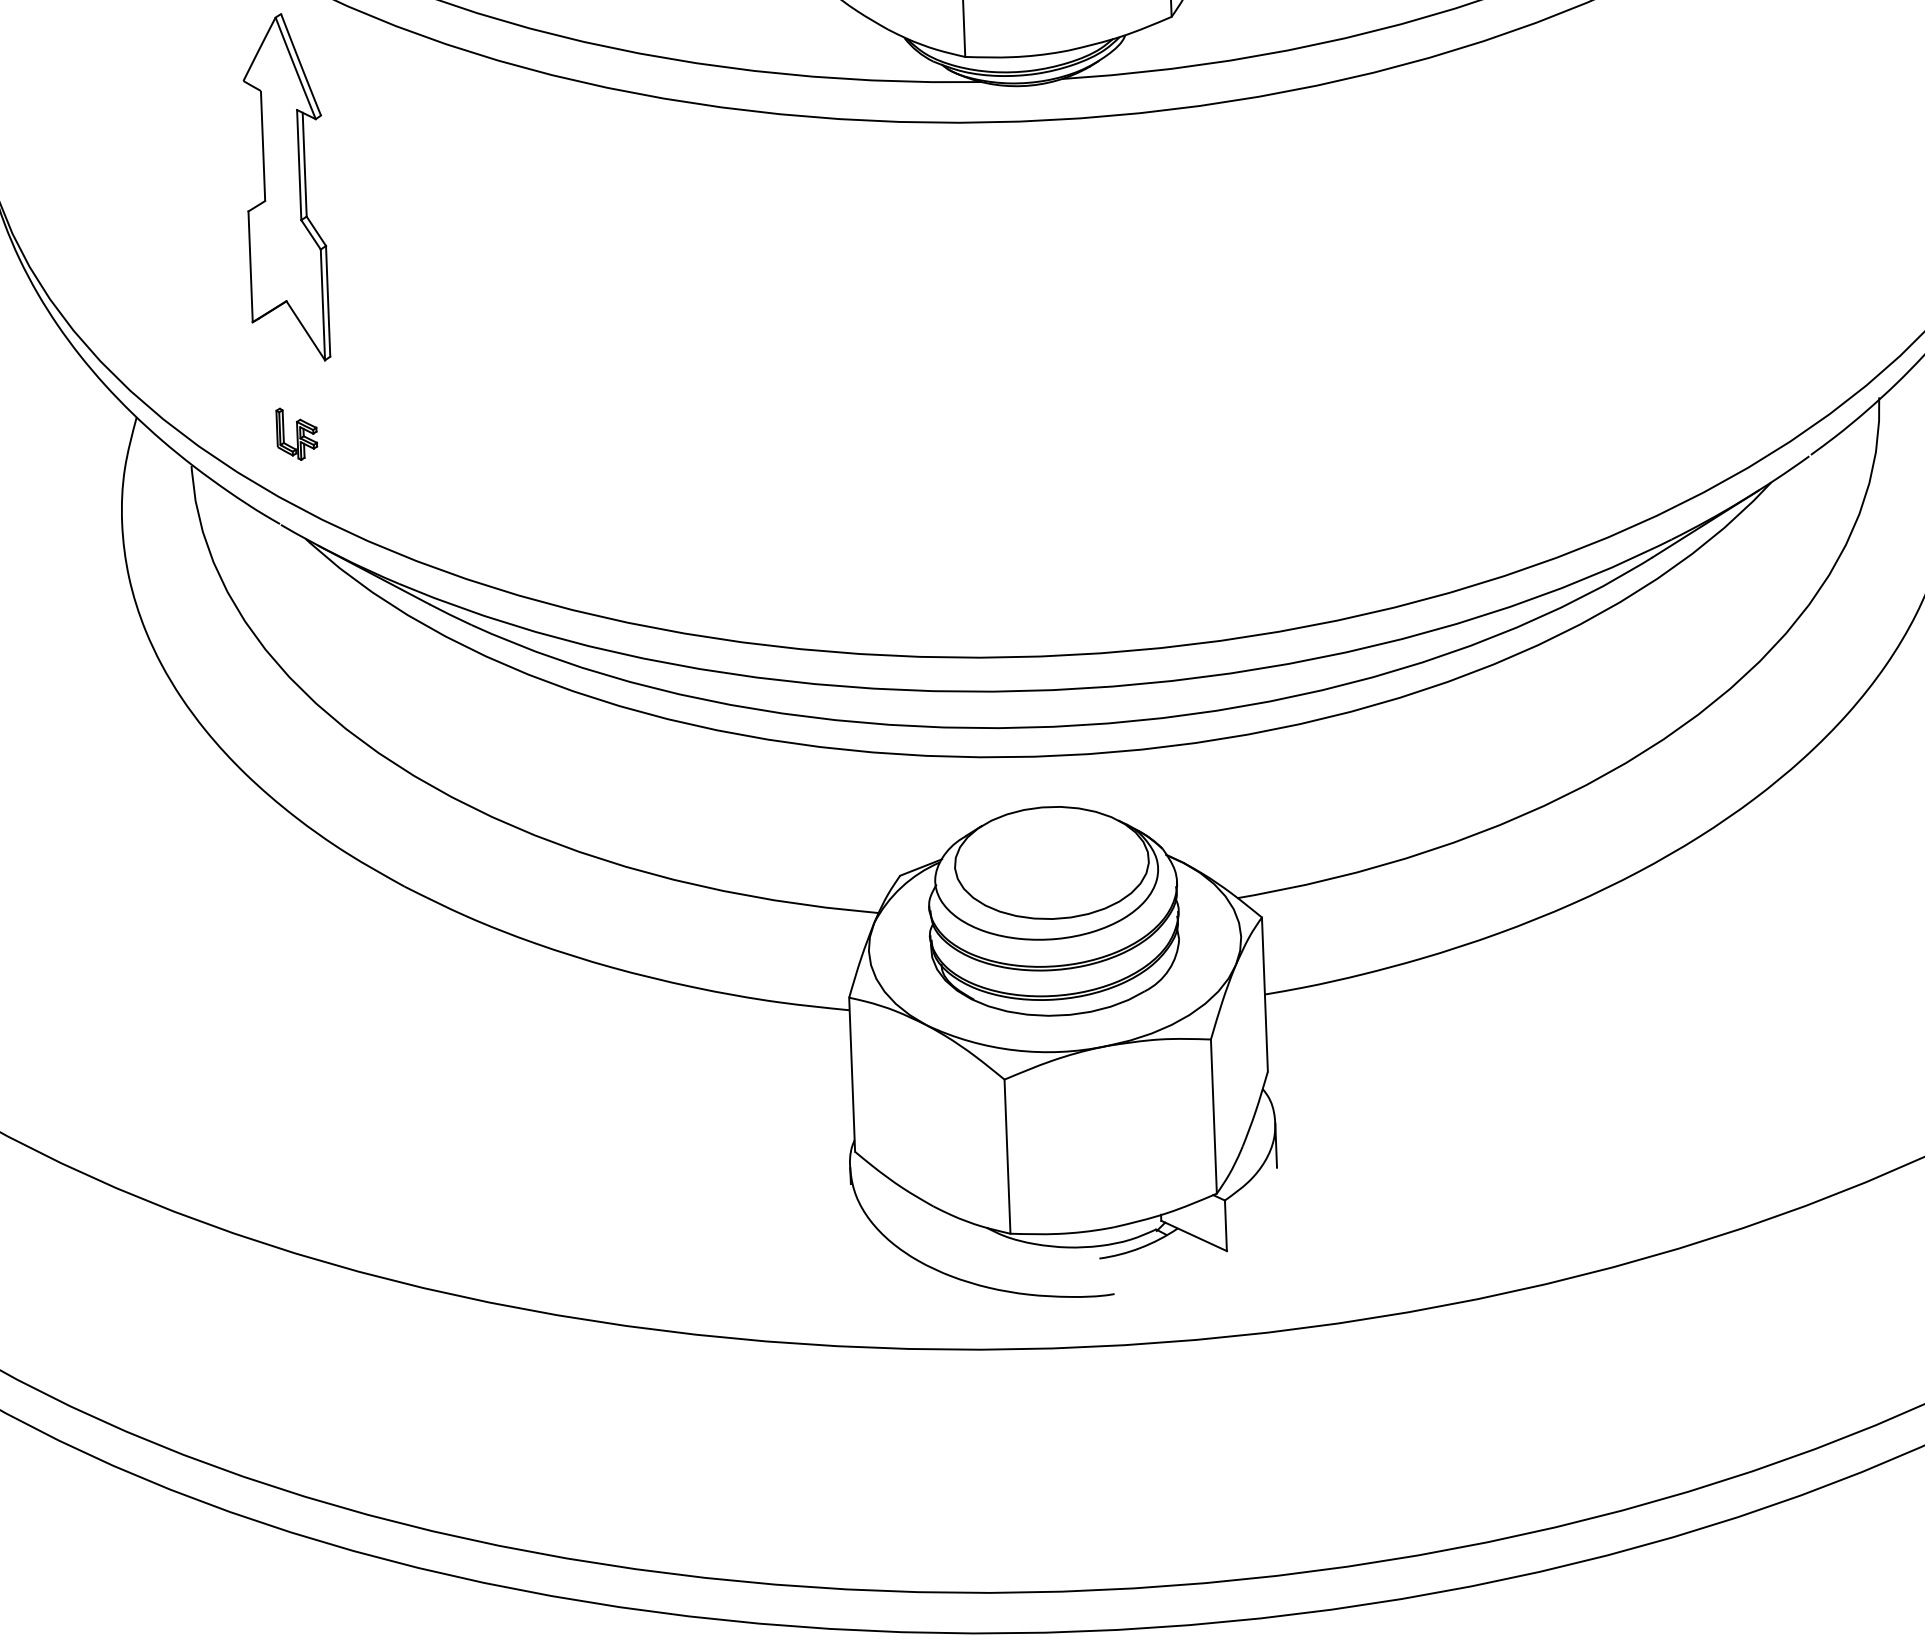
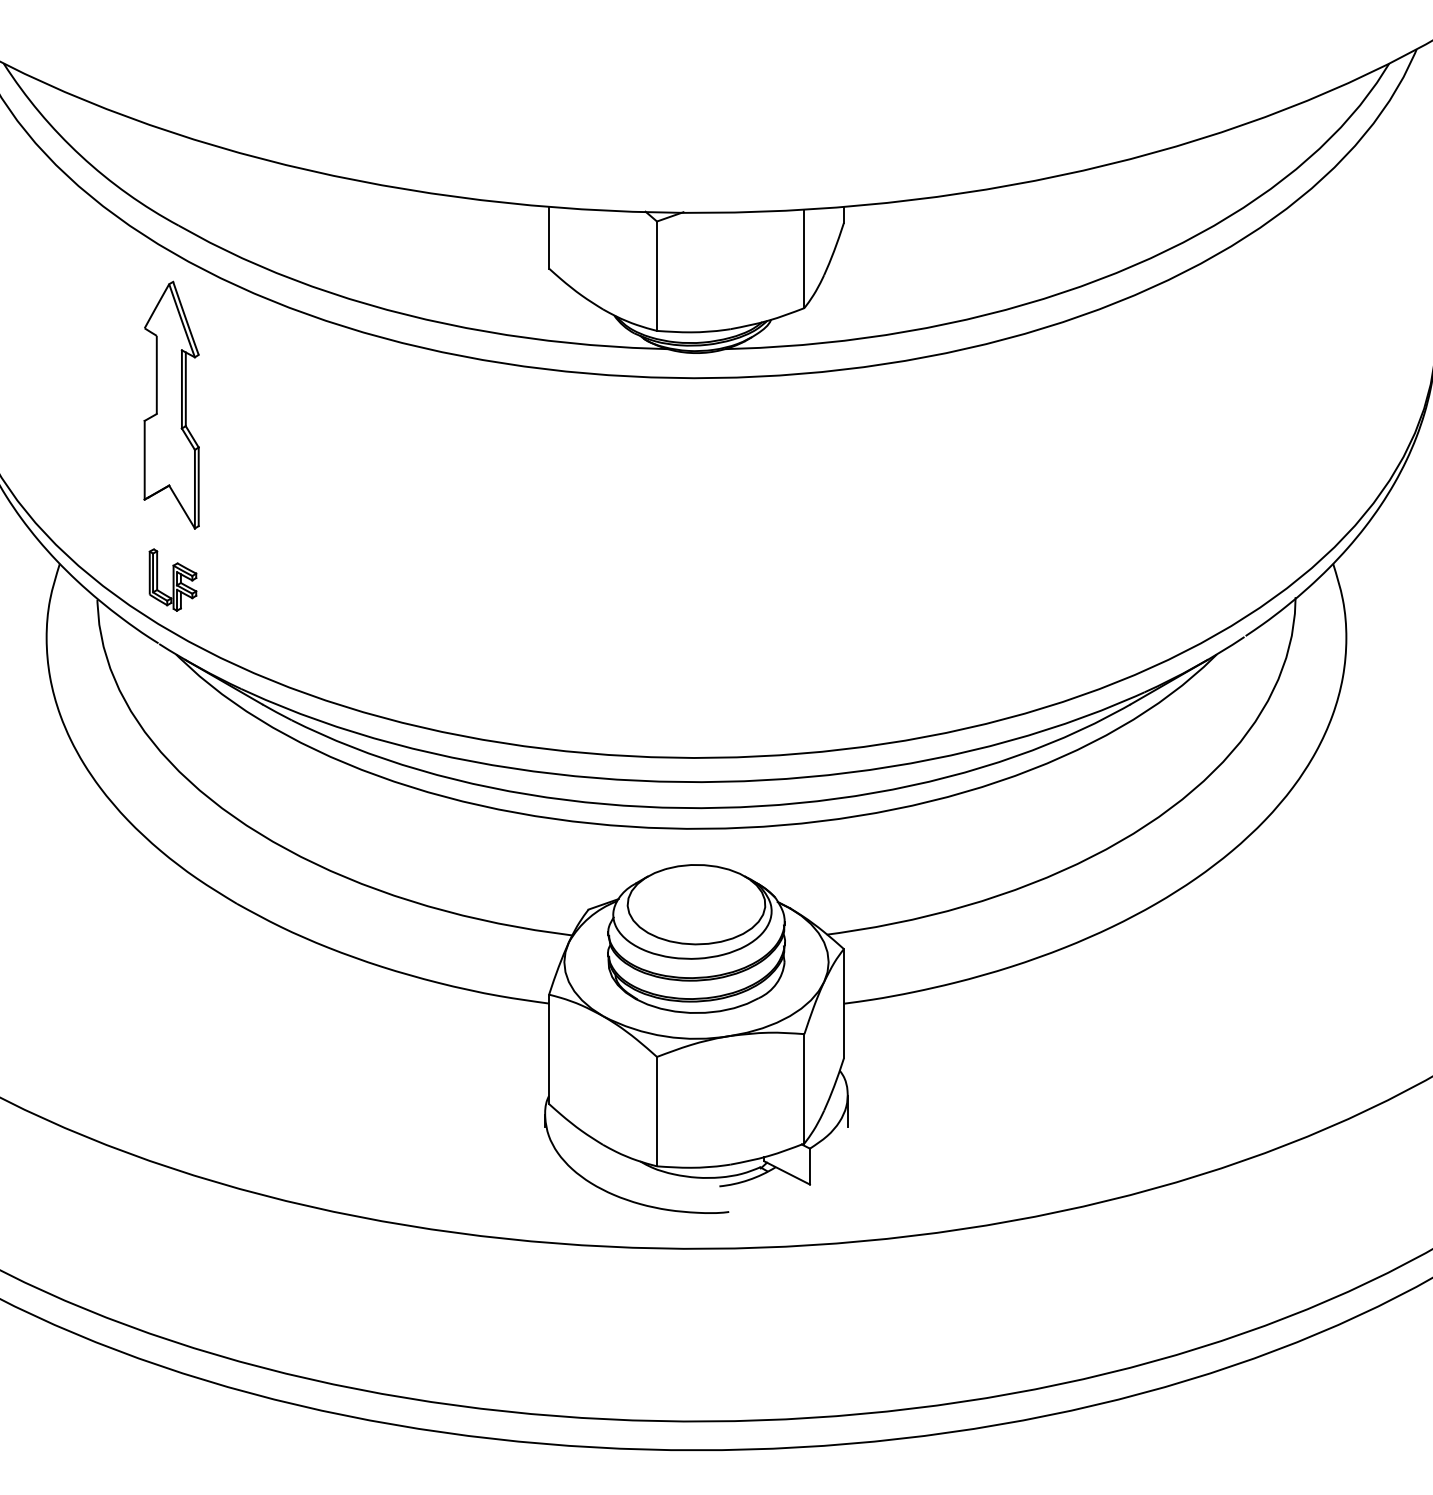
part: (296, 433) -> (172, 579), size x1.67

